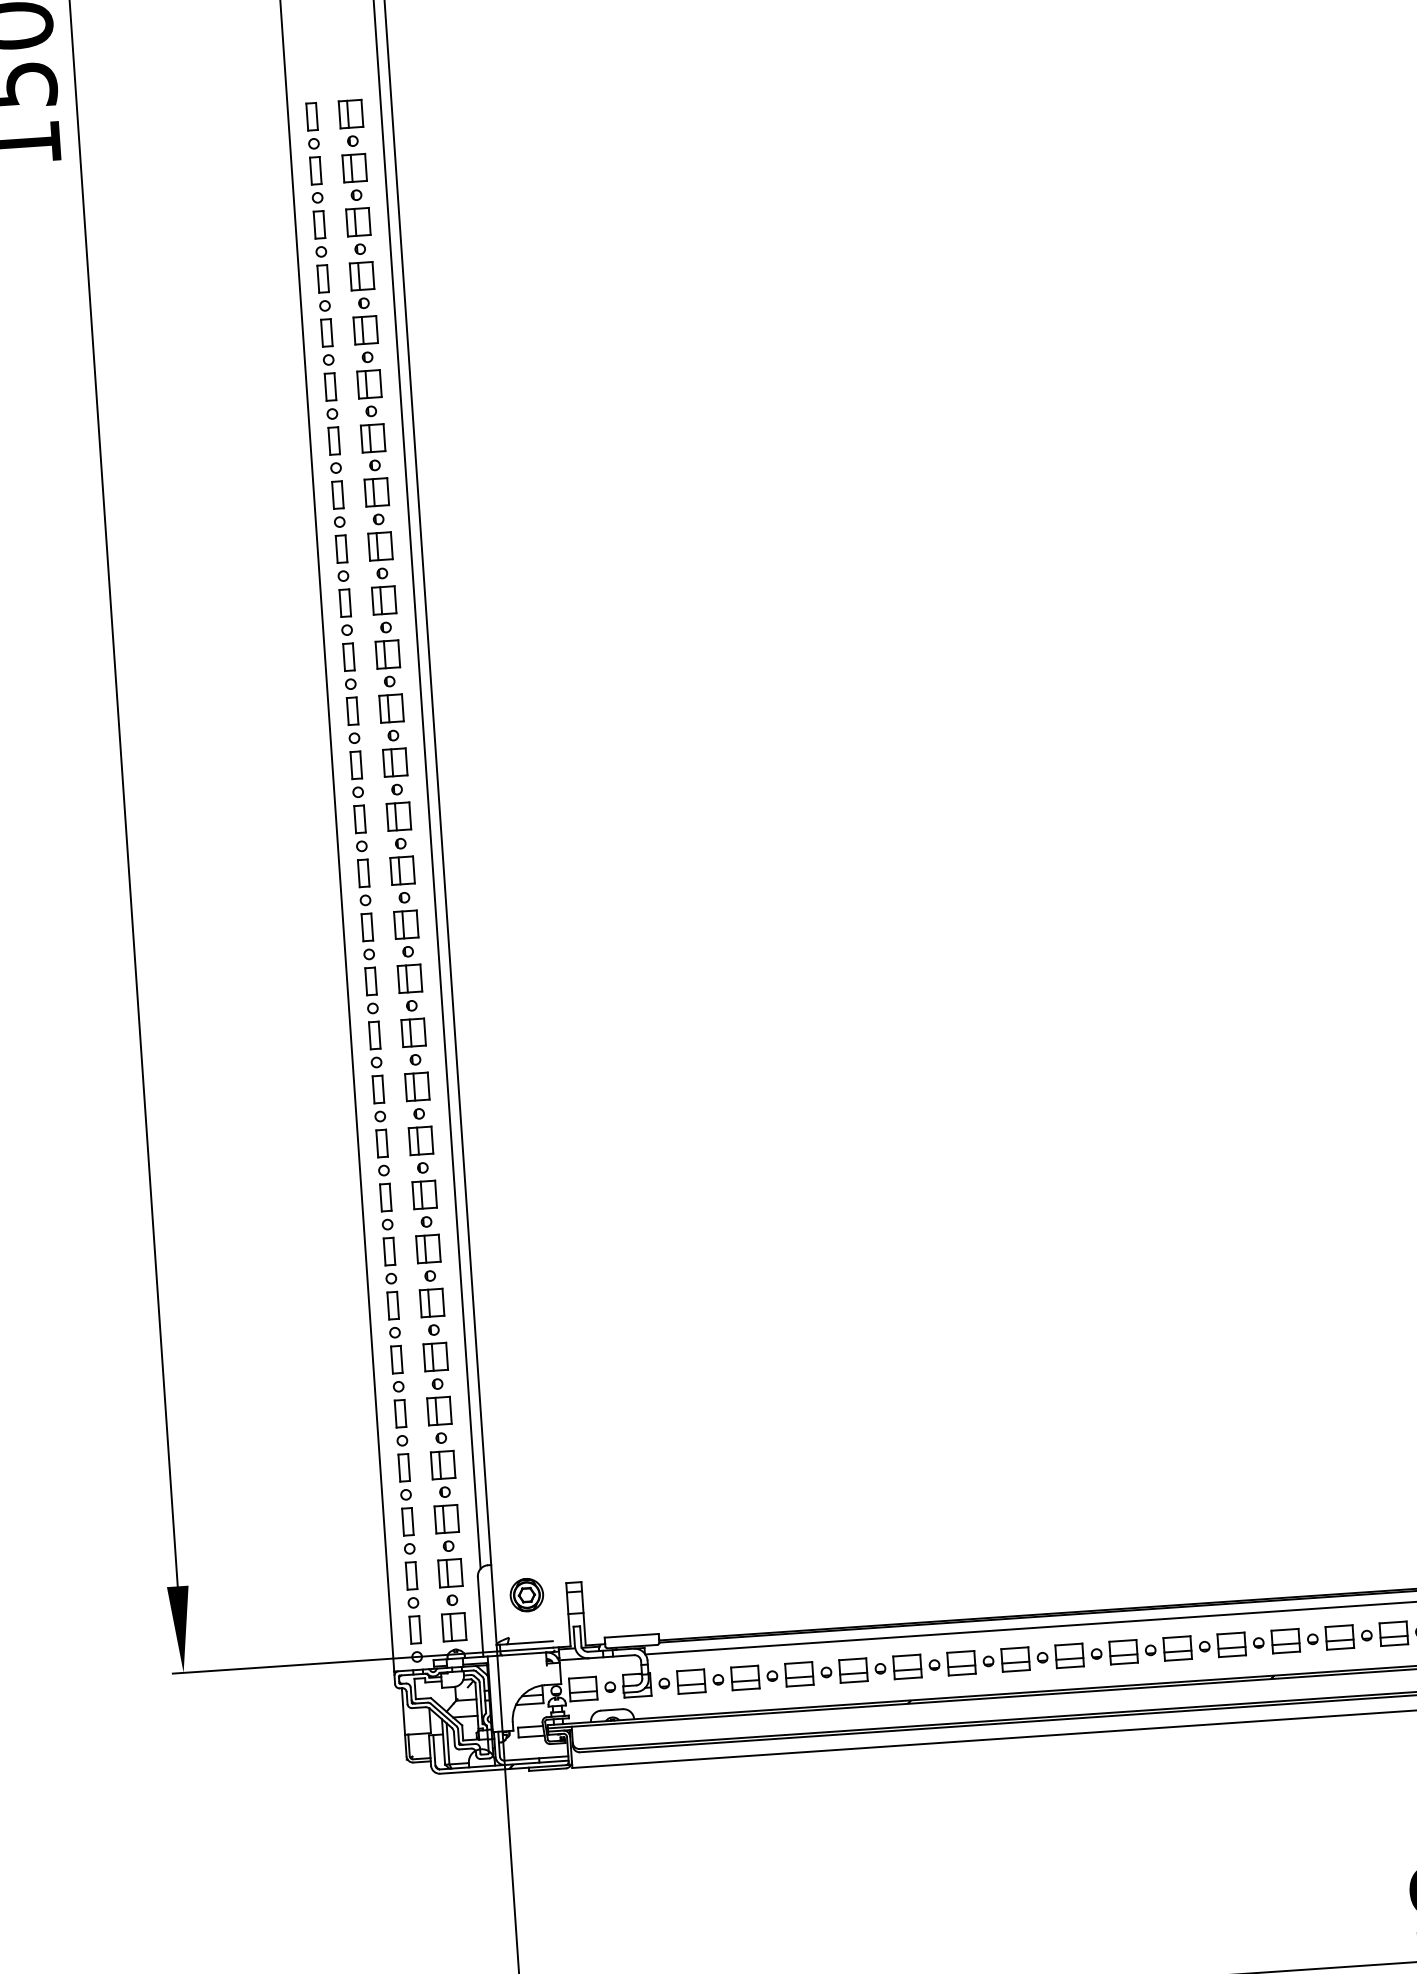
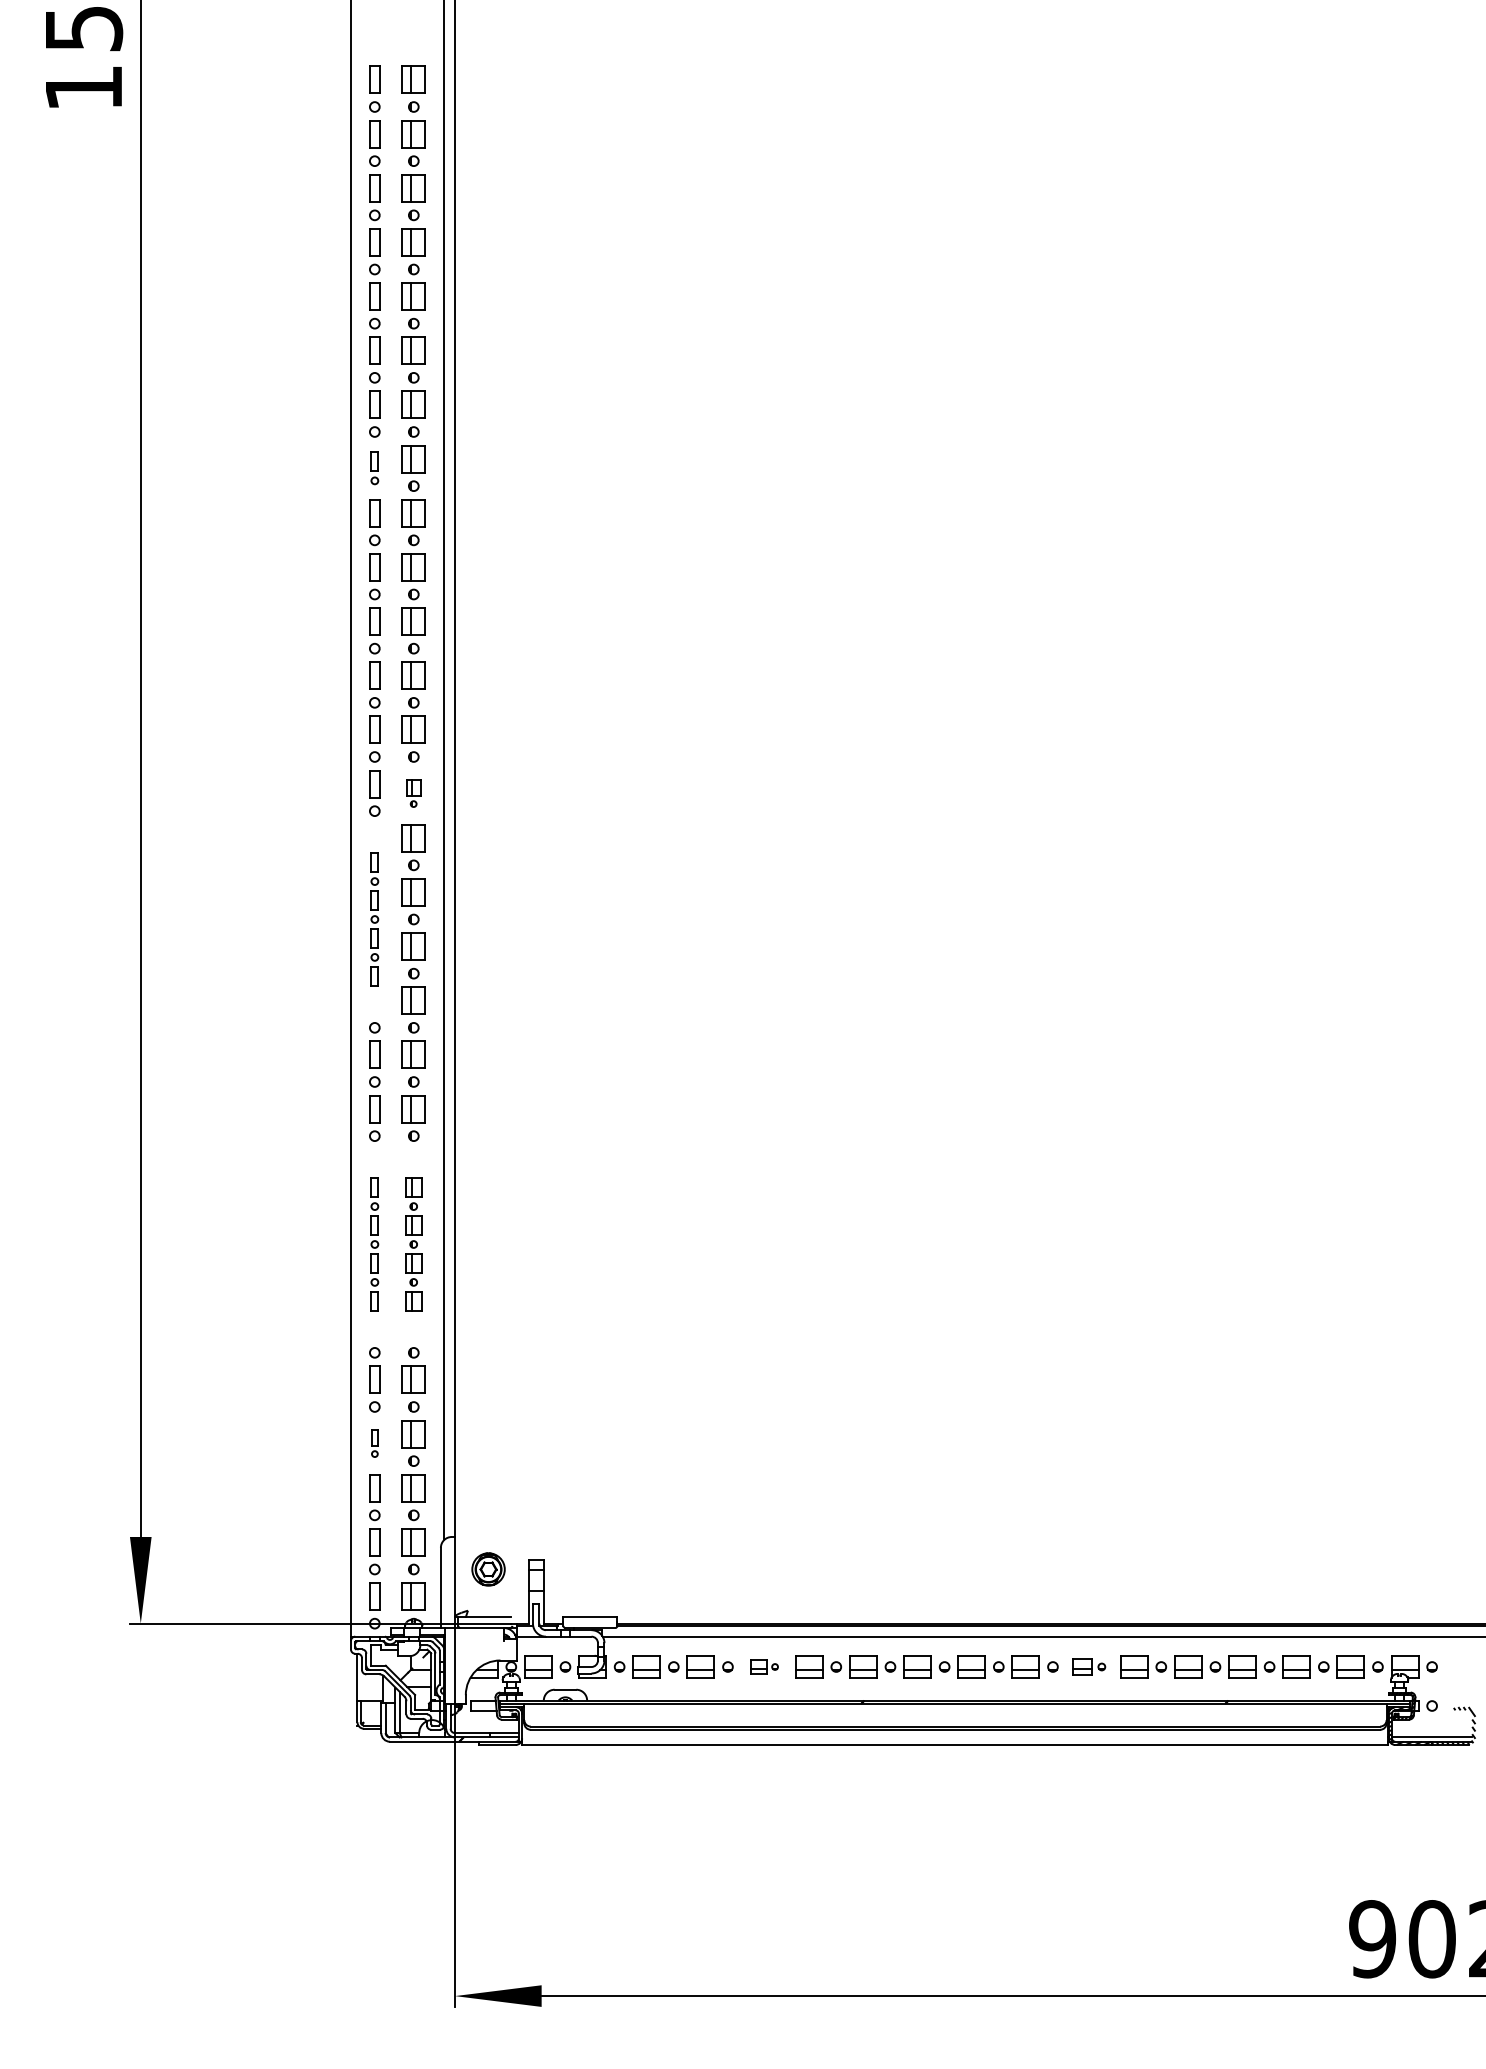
part: (338, 504) -> (374, 468), size x0.7
part: (399, 826) -> (413, 793), size x0.6
part: (368, 954) -> (374, 919), size x0.7
part: (429, 1276) -> (413, 1244), size x0.7
part: (391, 1278) -> (374, 1244), size x0.7
part: (404, 1477) -> (374, 1443), size x0.6
part: (1133, 1651) -> (1089, 1666), size x0.7
part: (808, 1673) -> (764, 1666), size x0.6

